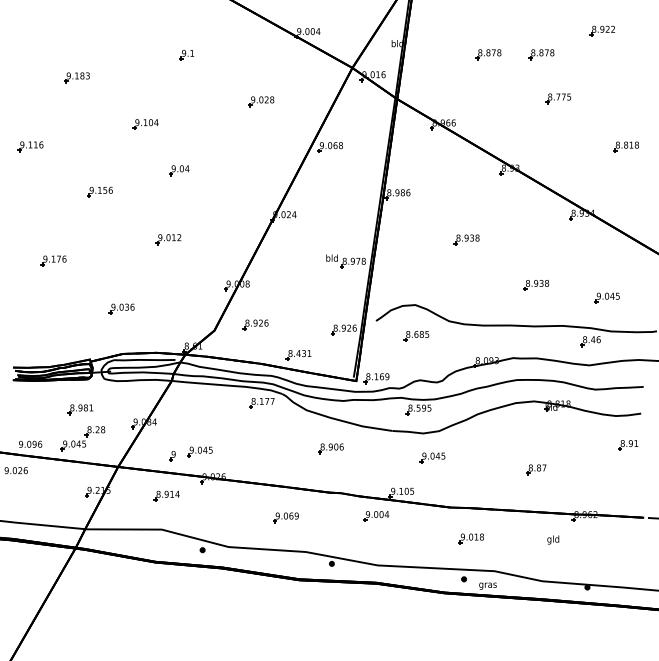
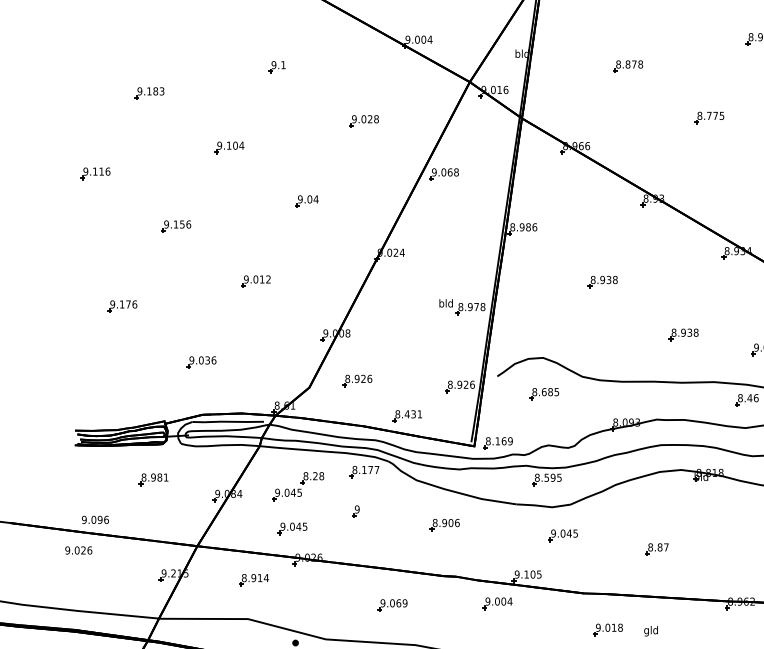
part: (541, 54) -> (689, 66), removed
part: (179, 170) -> (307, 201), moved
part: (82, 438) -> (297, 486), moved
part: (172, 455) -> (355, 510), moved
part: (536, 469) -> (657, 549), moved
text: (553, 539) -> (651, 630), moved

